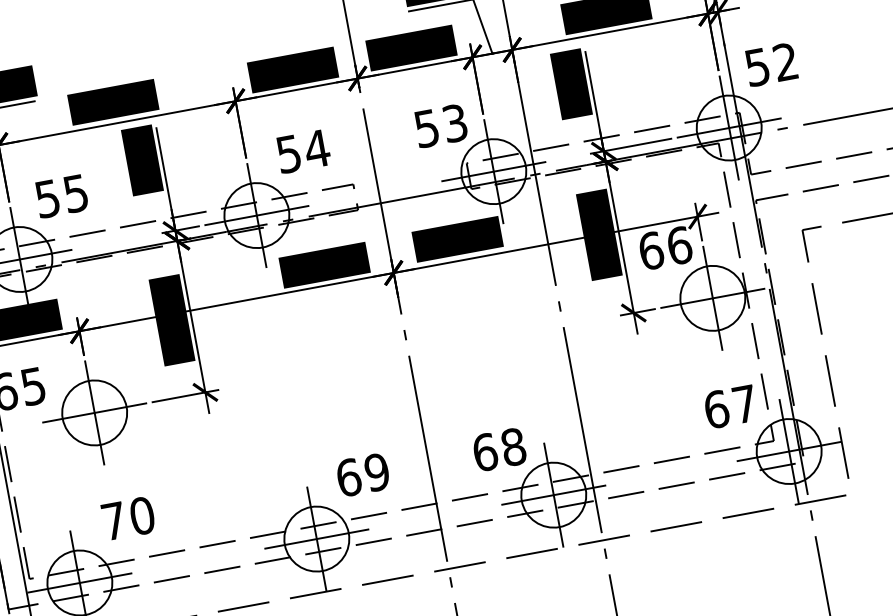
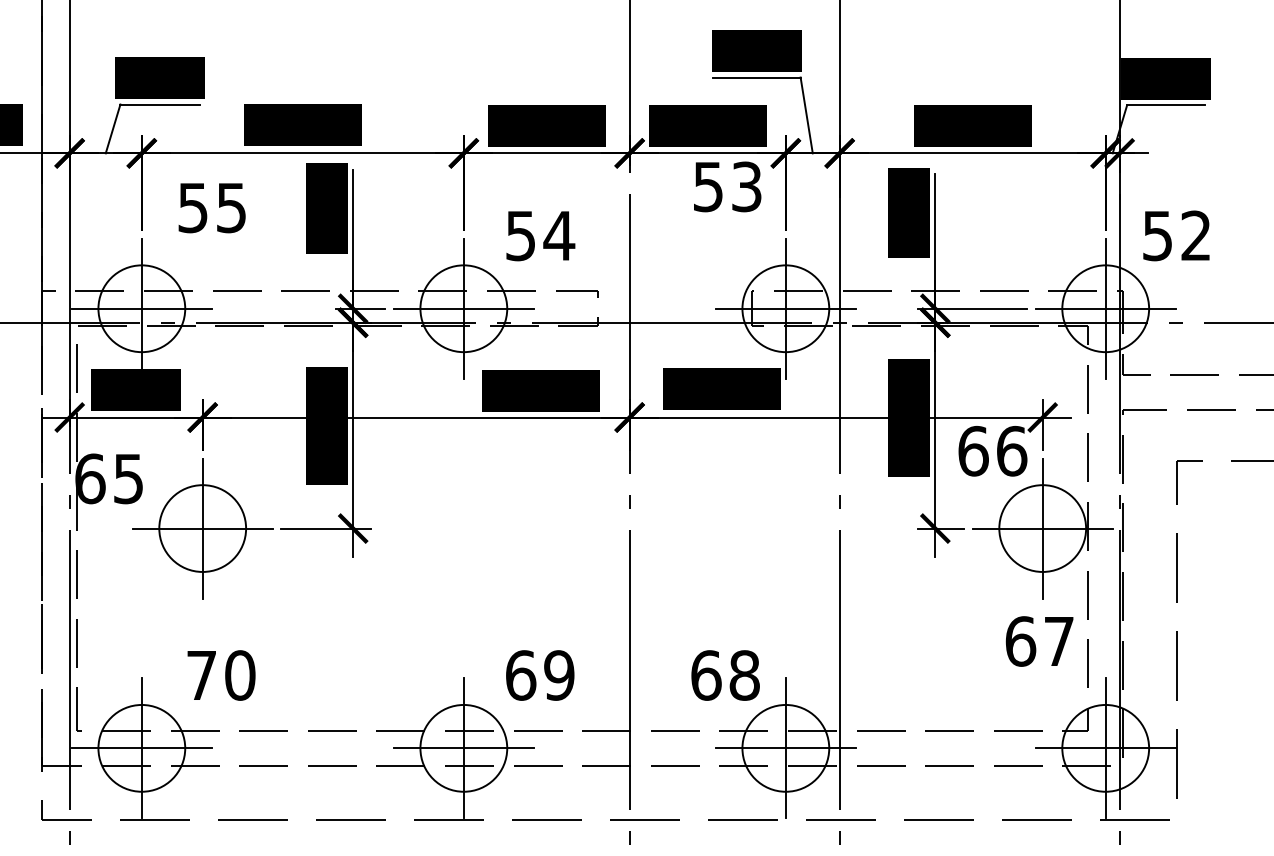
text: (440, 125) -> (727, 186), moved
text: (61, 196) -> (211, 208), moved
text: (730, 406) -> (1039, 641), moved

